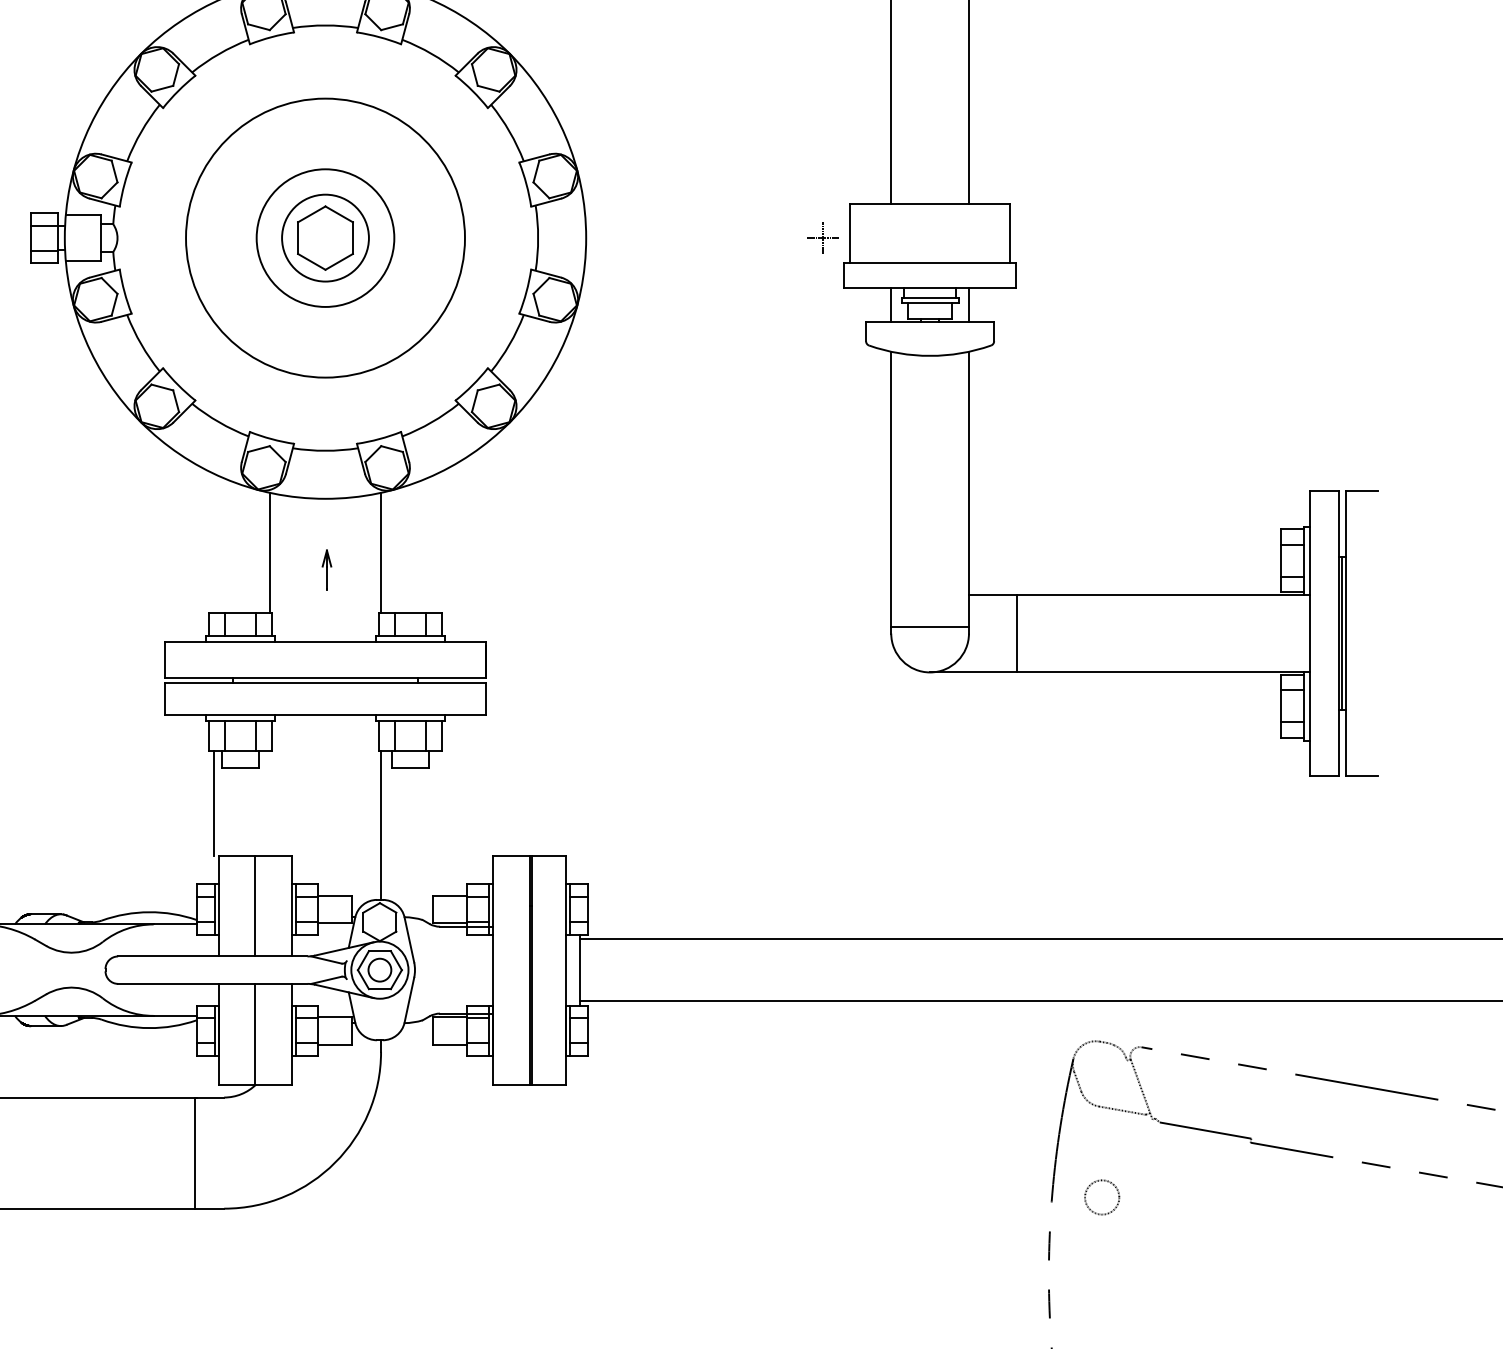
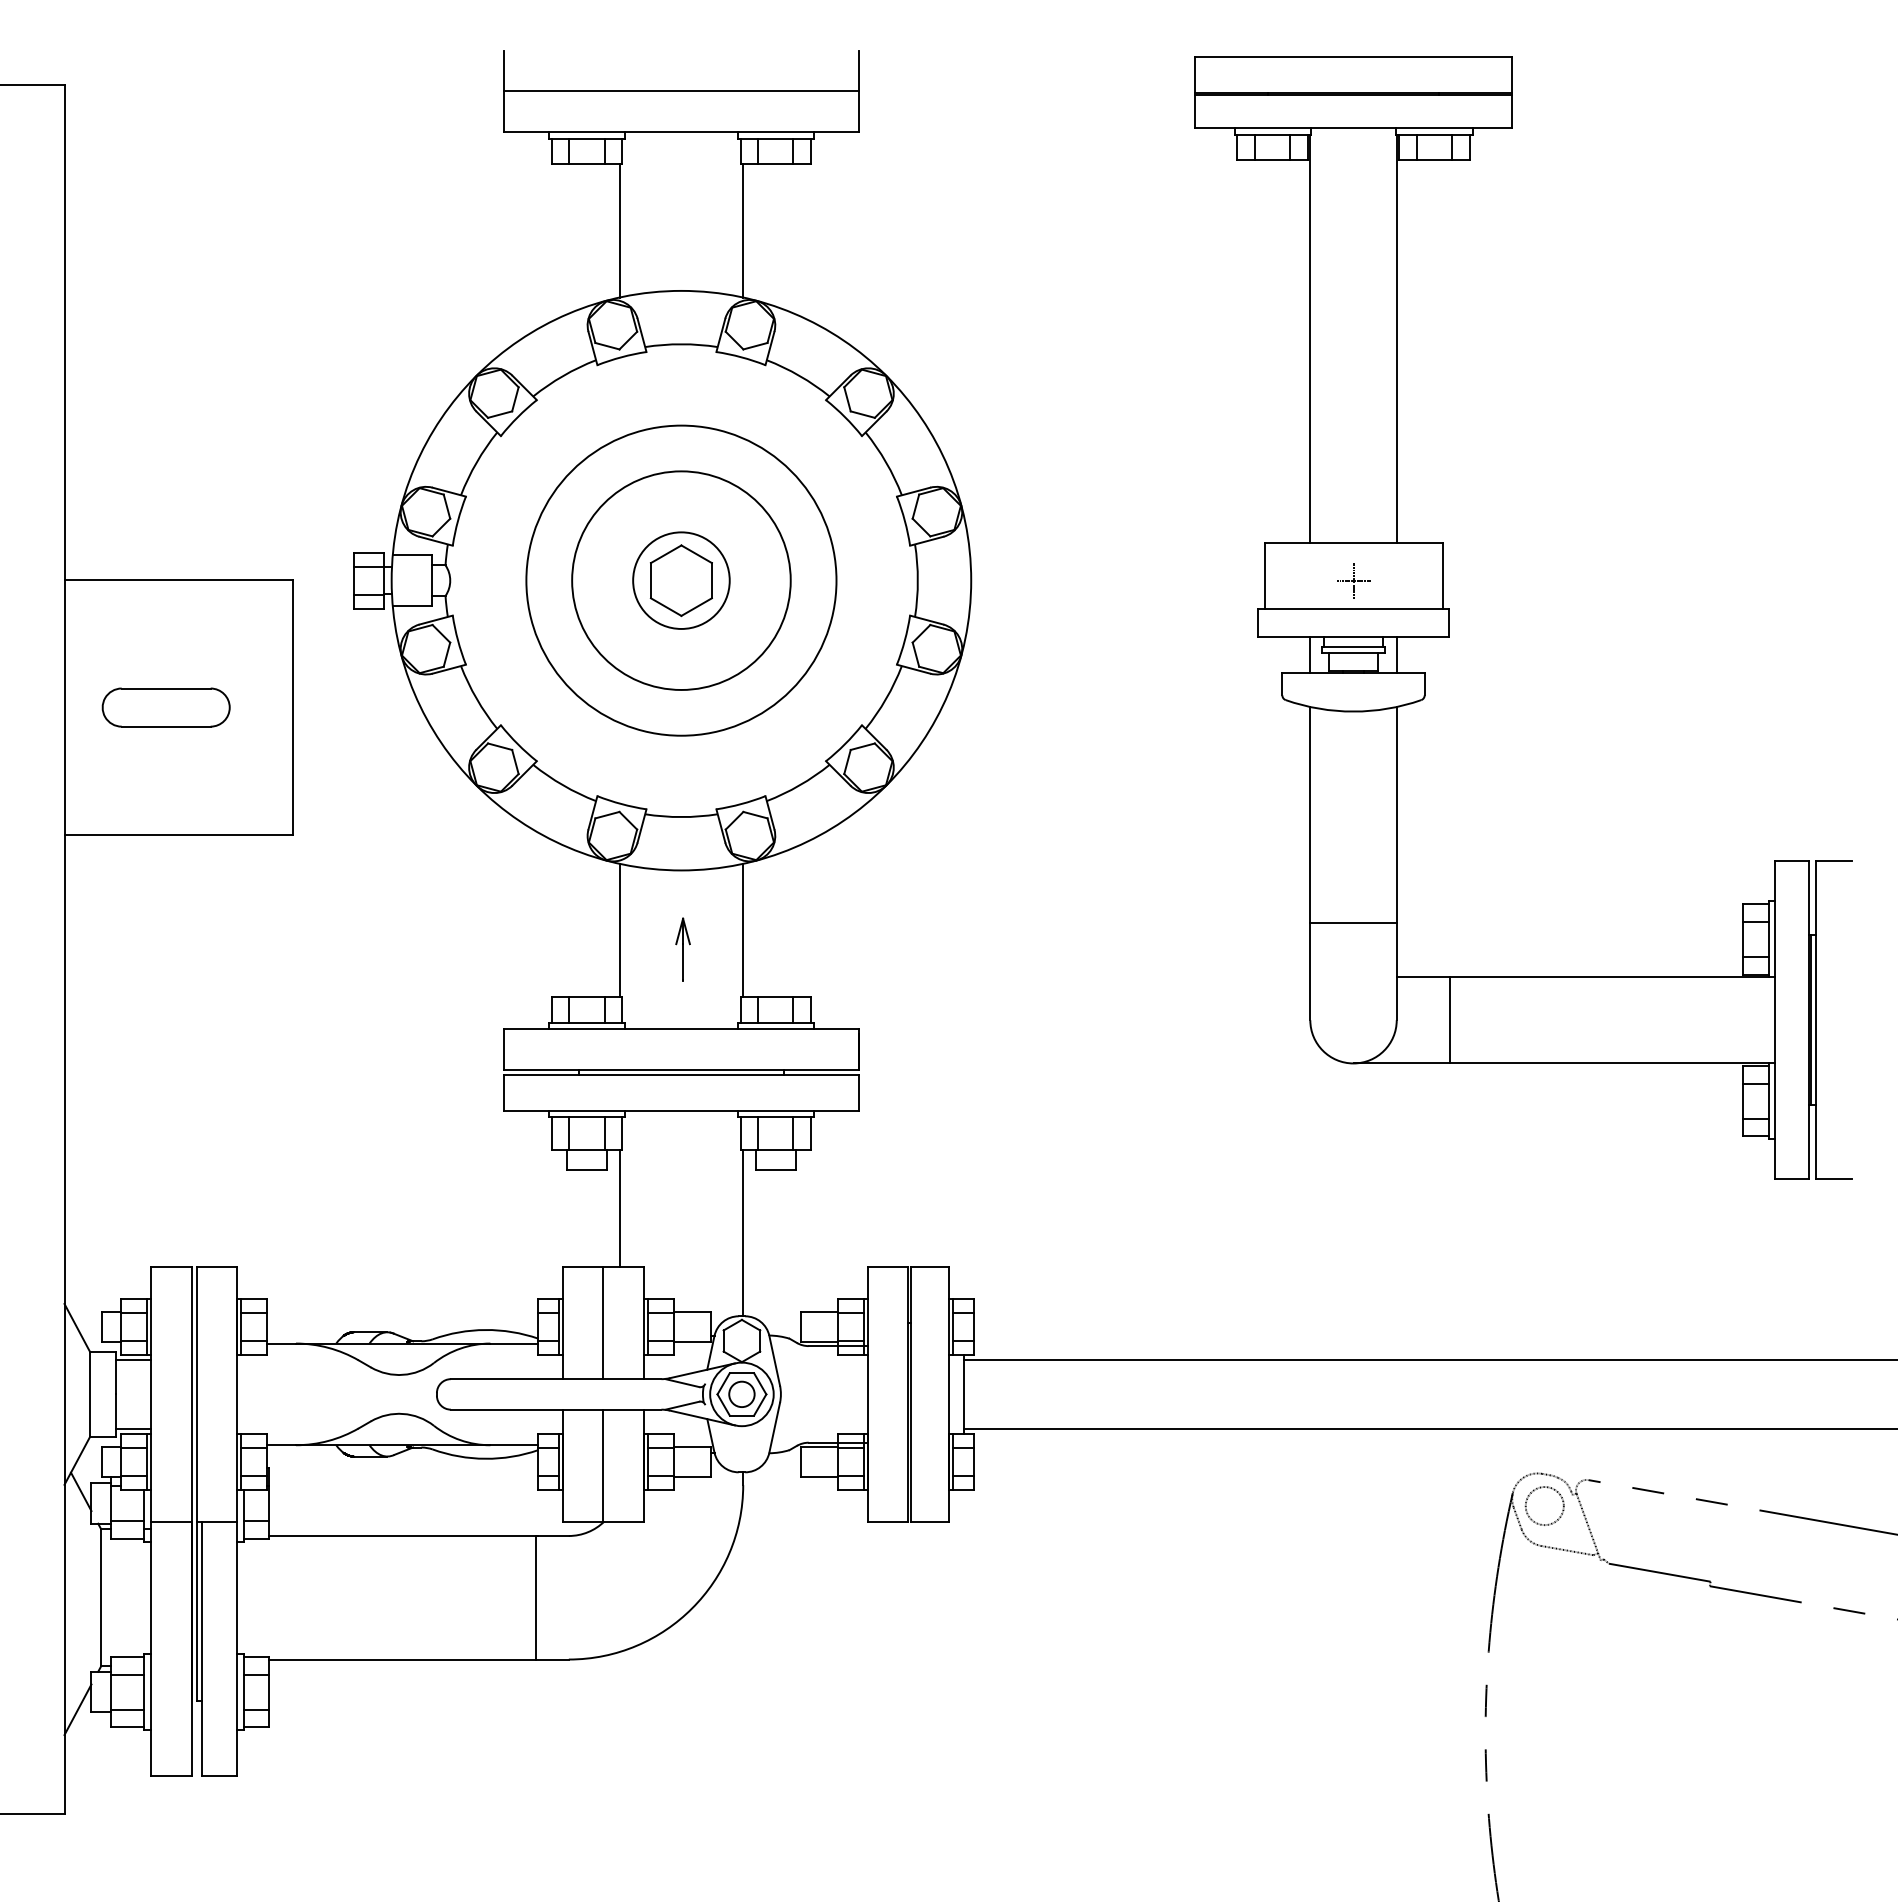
circle: (325, 237) -> (681, 580), size x1.43
part: (823, 237) -> (1353, 580), moved
part: (326, 569) -> (682, 949), size x1.43
line: (930, 626) -> (1353, 923), moved
line: (214, 802) -> (619, 1208), moved
circle: (1101, 1196) -> (1544, 1505), moved

